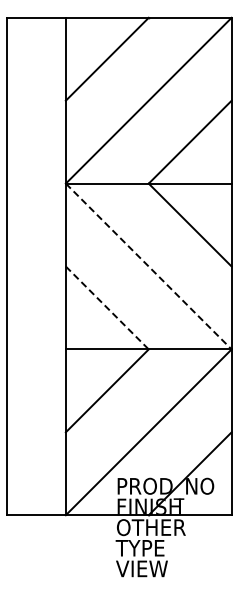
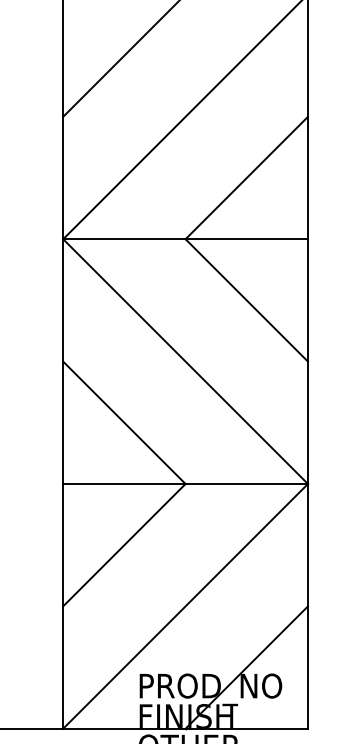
line: (149, 266) -> (186, 361), dashed -> solid
line: (107, 307) -> (124, 422), dashed -> solid

